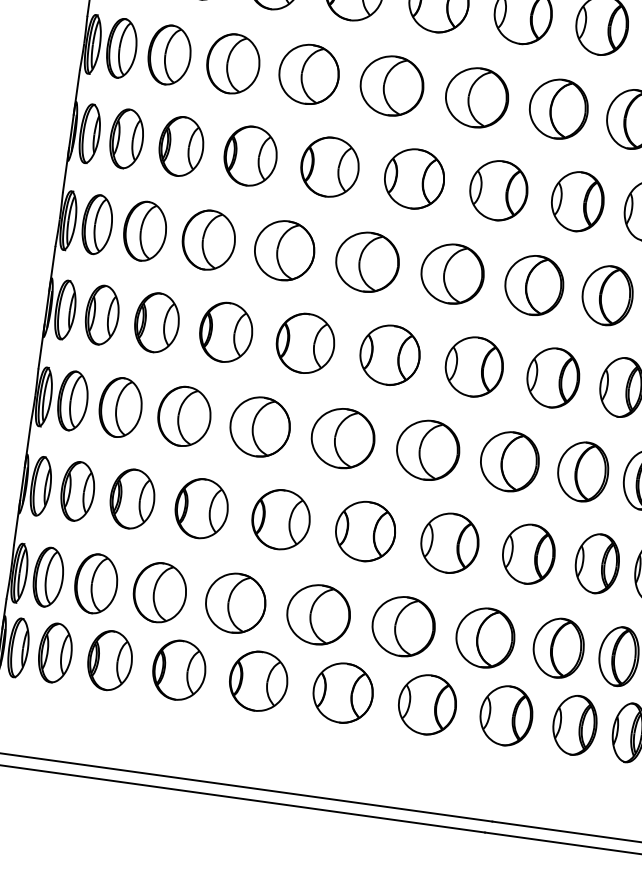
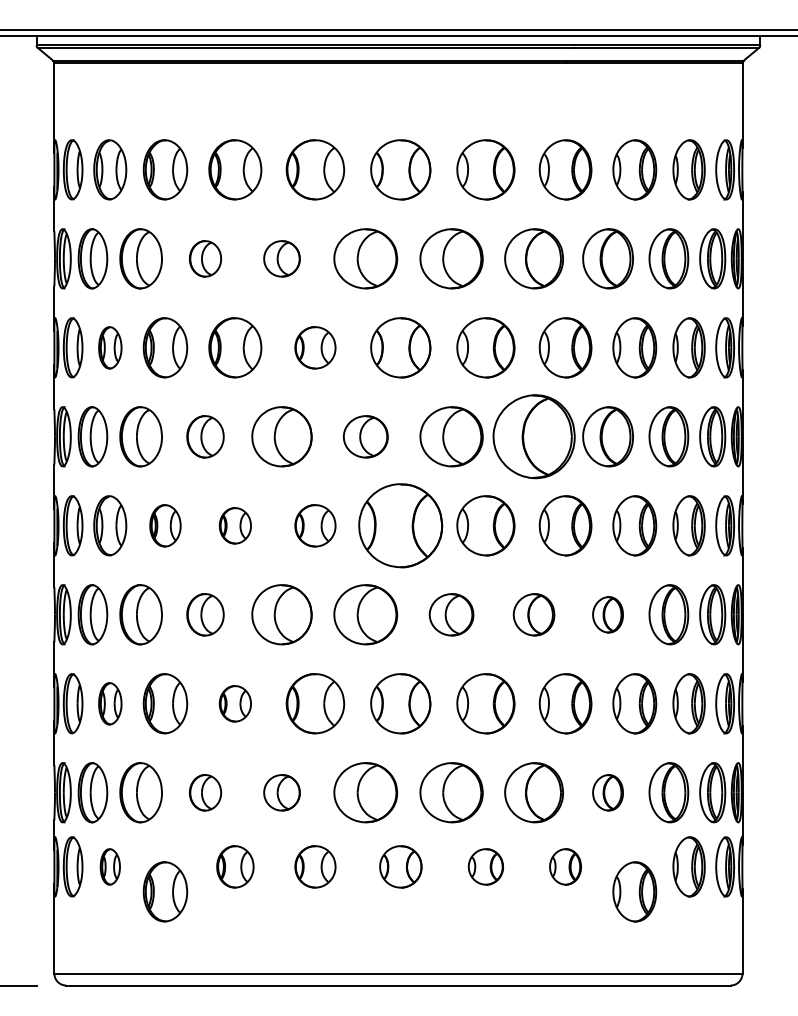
part: (233, 63) -> (205, 258), size x0.6
part: (308, 74) -> (281, 258), size x0.6
part: (127, 138) -> (110, 347), size x0.7
part: (330, 166) -> (315, 347), size x0.7
part: (208, 239) -> (205, 436), size x0.7
part: (367, 261) -> (365, 436), size x0.7
part: (533, 285) -> (533, 436), size x1.4
part: (157, 322) -> (165, 525), size x0.7
part: (226, 332) -> (235, 525), size x0.6
part: (305, 343) -> (315, 525), size x0.7
part: (389, 354) -> (400, 525), size x1.4
part: (184, 416) -> (205, 614), size x0.7
part: (428, 450) -> (451, 614), size x0.7
part: (509, 461) -> (533, 614), size x0.7
part: (582, 471) -> (607, 614), size x0.6
part: (78, 491) -> (110, 703), size x0.7
part: (201, 508) -> (235, 703), size x0.6
part: (159, 592) -> (205, 792), size x0.6
part: (235, 603) -> (281, 792), size x0.6
part: (558, 647) -> (607, 792), size x0.6
part: (55, 652) -> (110, 866), size x0.6
part: (110, 660) -> (165, 891), moved
part: (179, 669) -> (235, 866), size x0.7
part: (258, 680) -> (315, 866), size x0.7
part: (342, 692) -> (400, 866), size x0.7
part: (427, 704) -> (485, 866), size x0.6
part: (506, 715) -> (565, 866), size x0.6
part: (574, 724) -> (634, 891), moved

